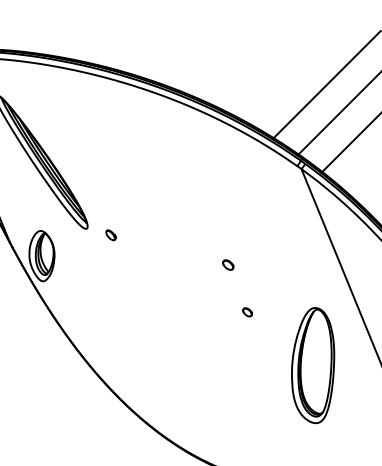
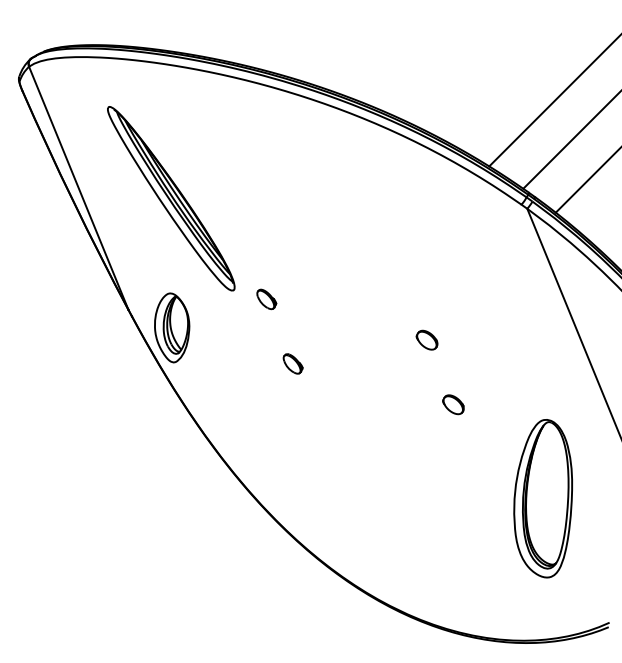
part: (110, 235) -> (266, 299), size x1.43
part: (227, 264) -> (426, 339), size x1.43
part: (129, 282) -> (292, 363), added
part: (247, 312) -> (453, 404), size x1.67
part: (312, 365) -> (542, 498), moved

